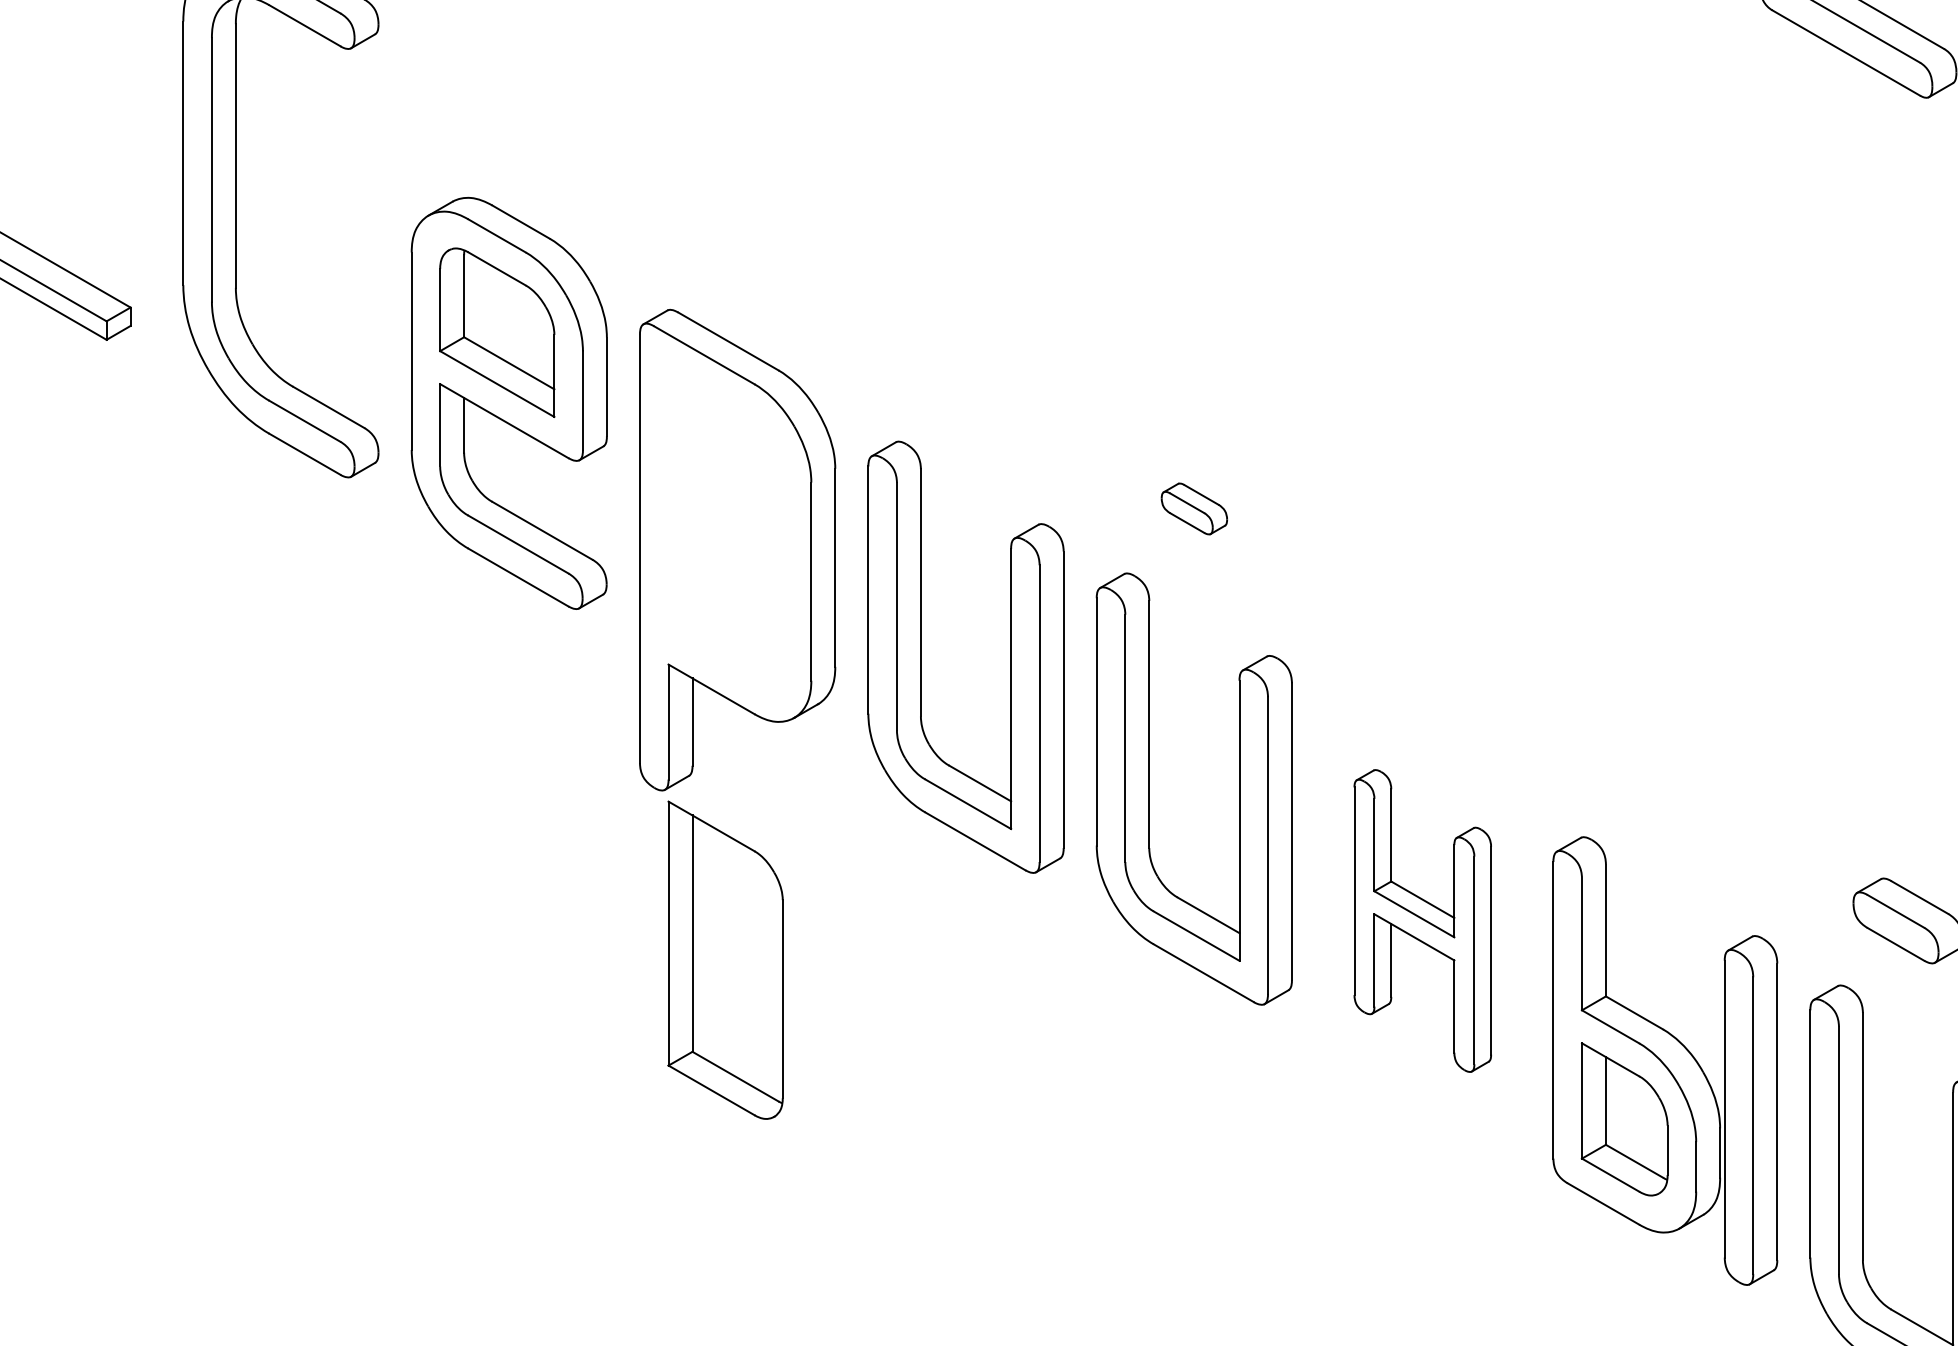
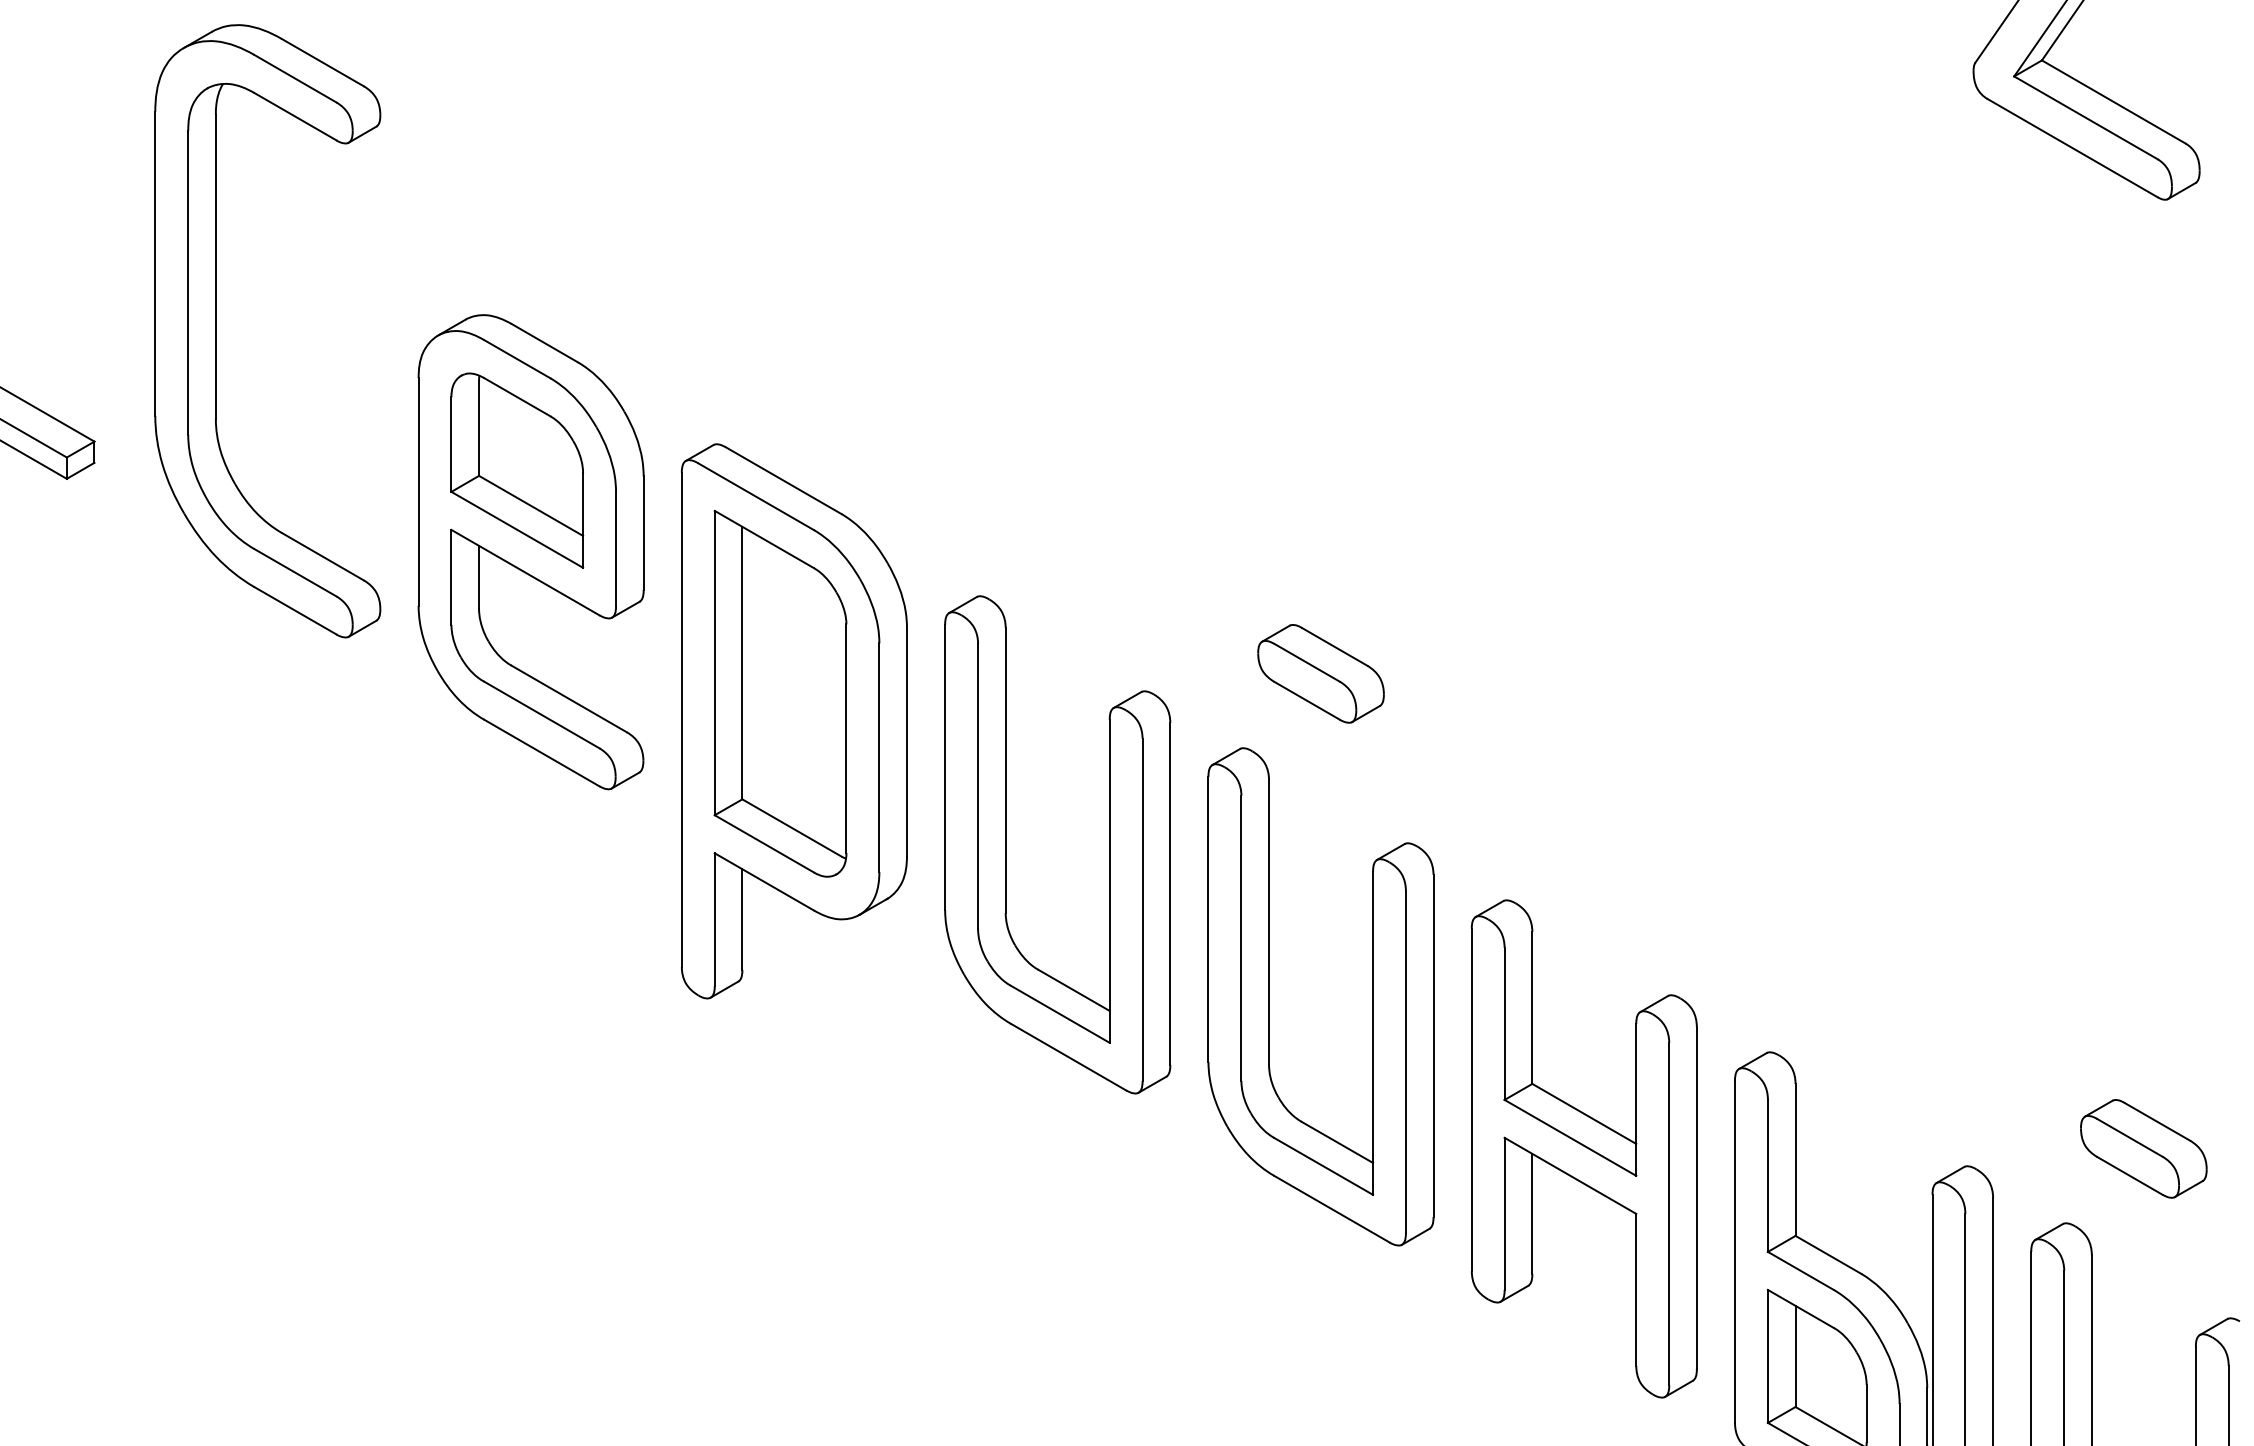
part: (1194, 508) -> (1321, 673), size x1.67
part: (1422, 920) -> (1584, 1148), size x1.43
part: (725, 959) -> (780, 692), moved

